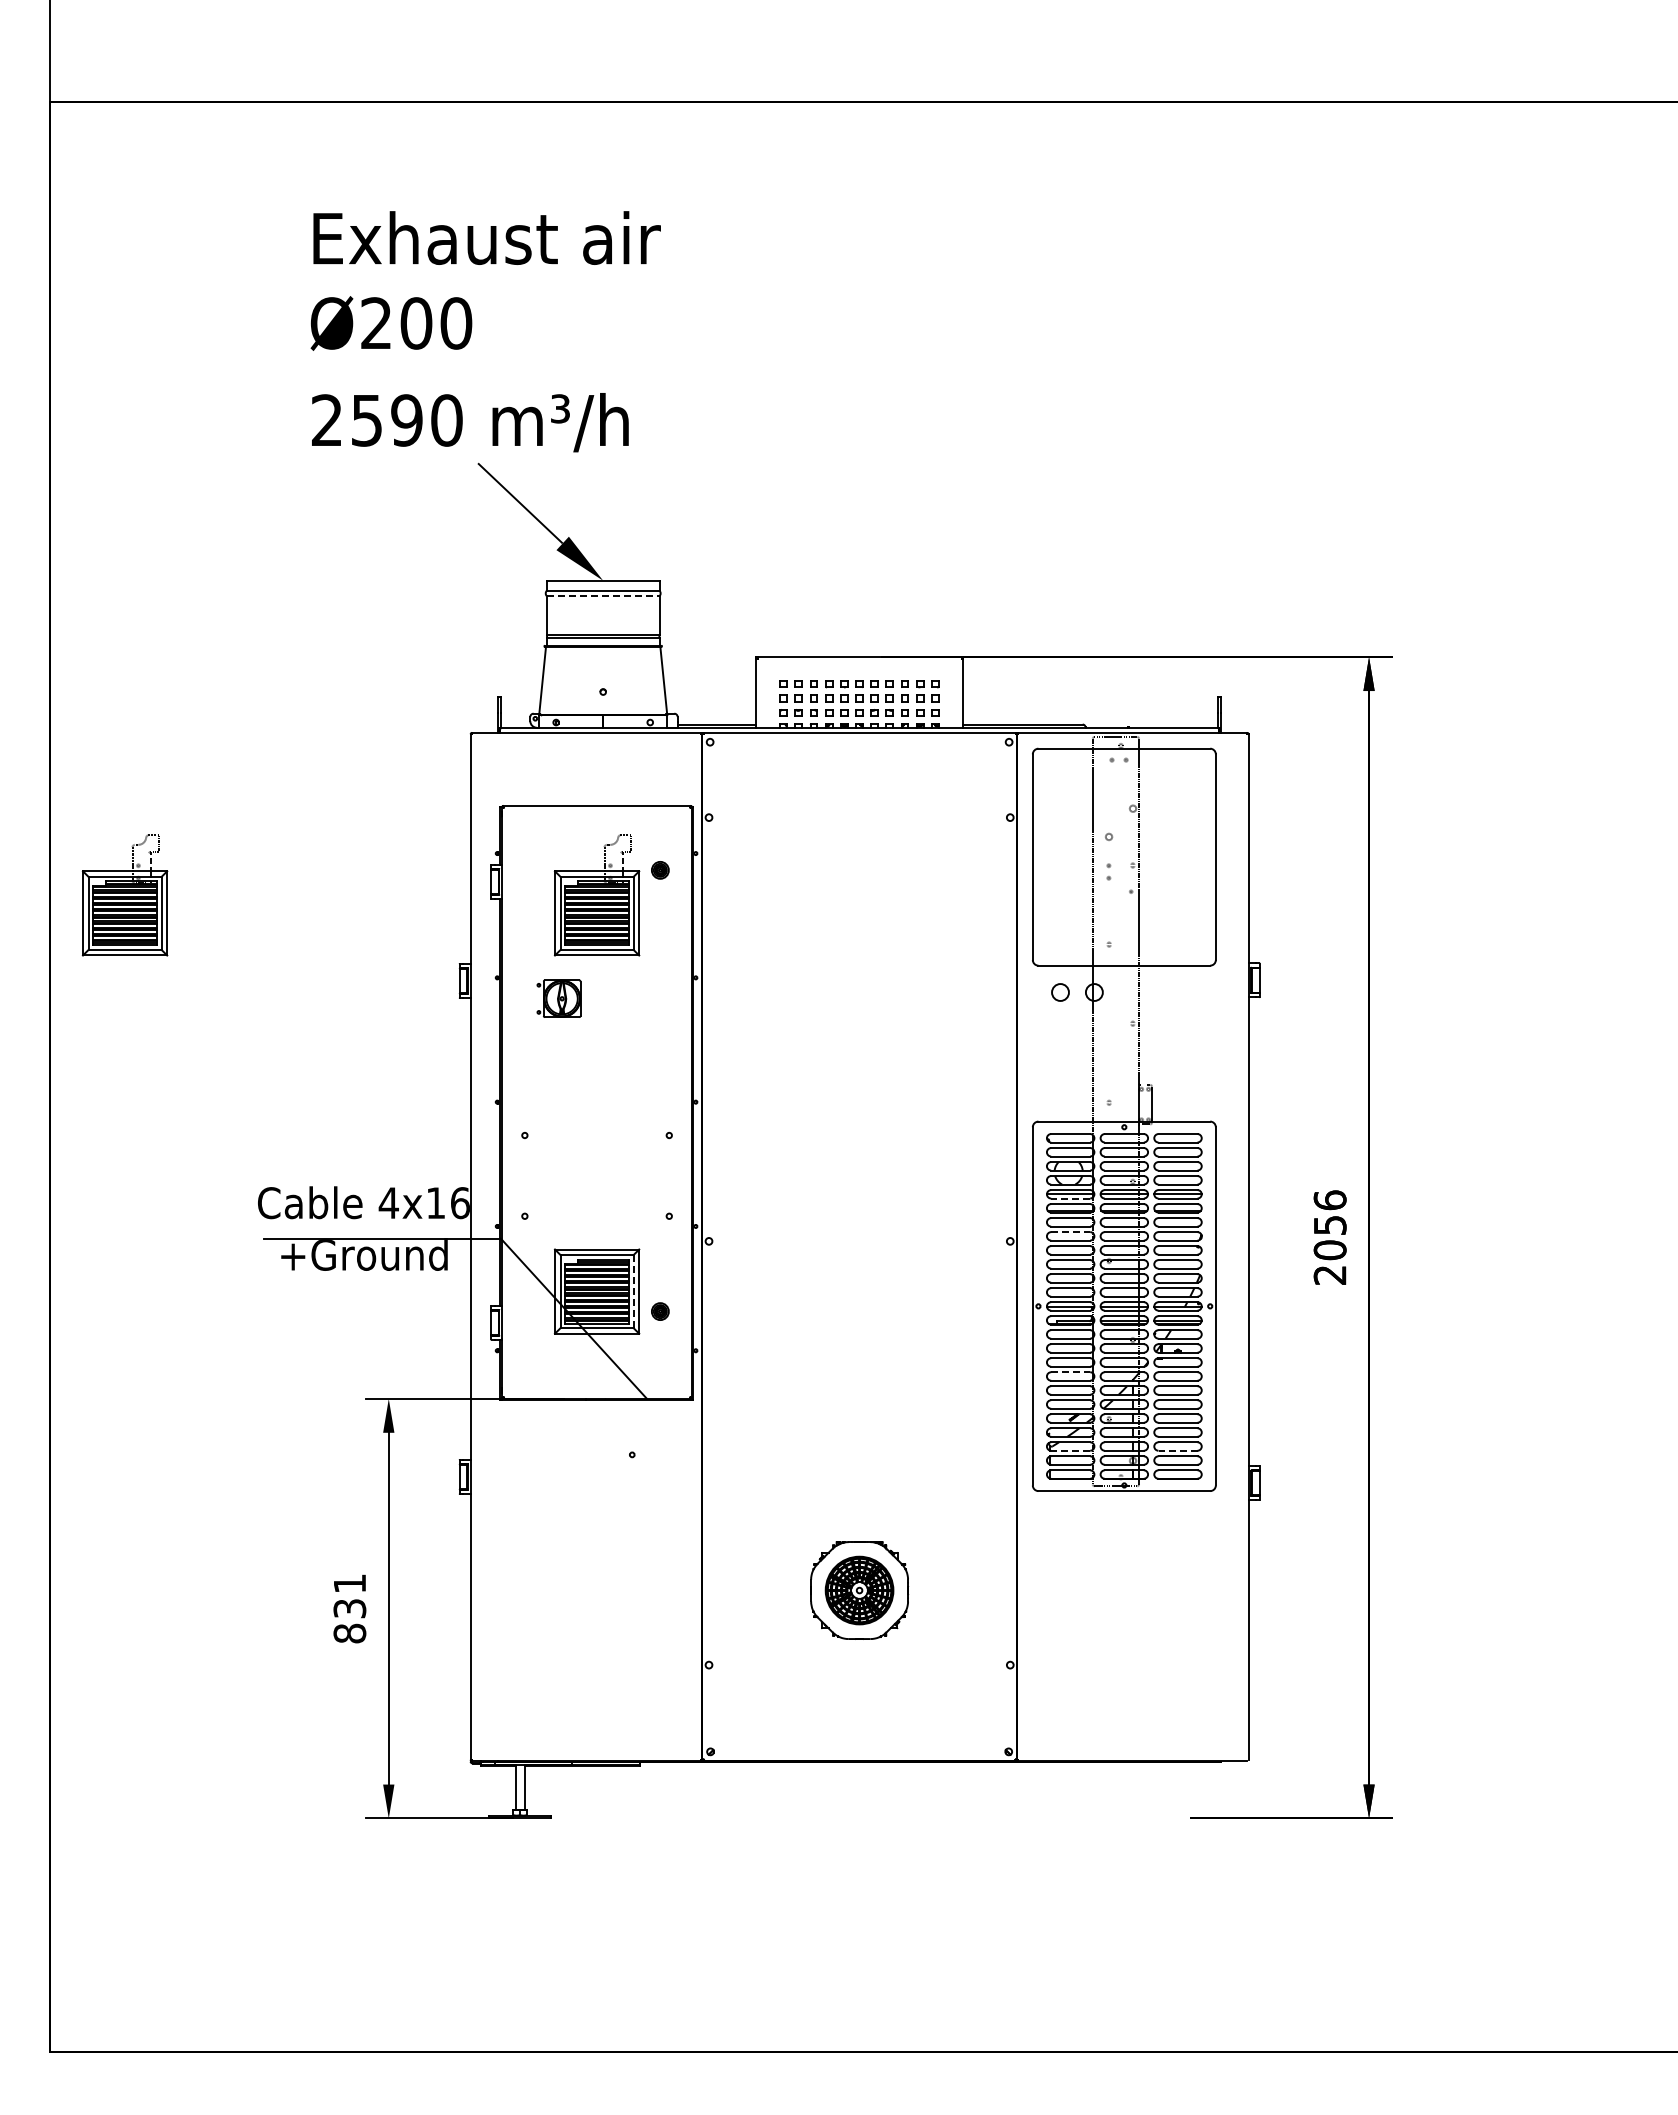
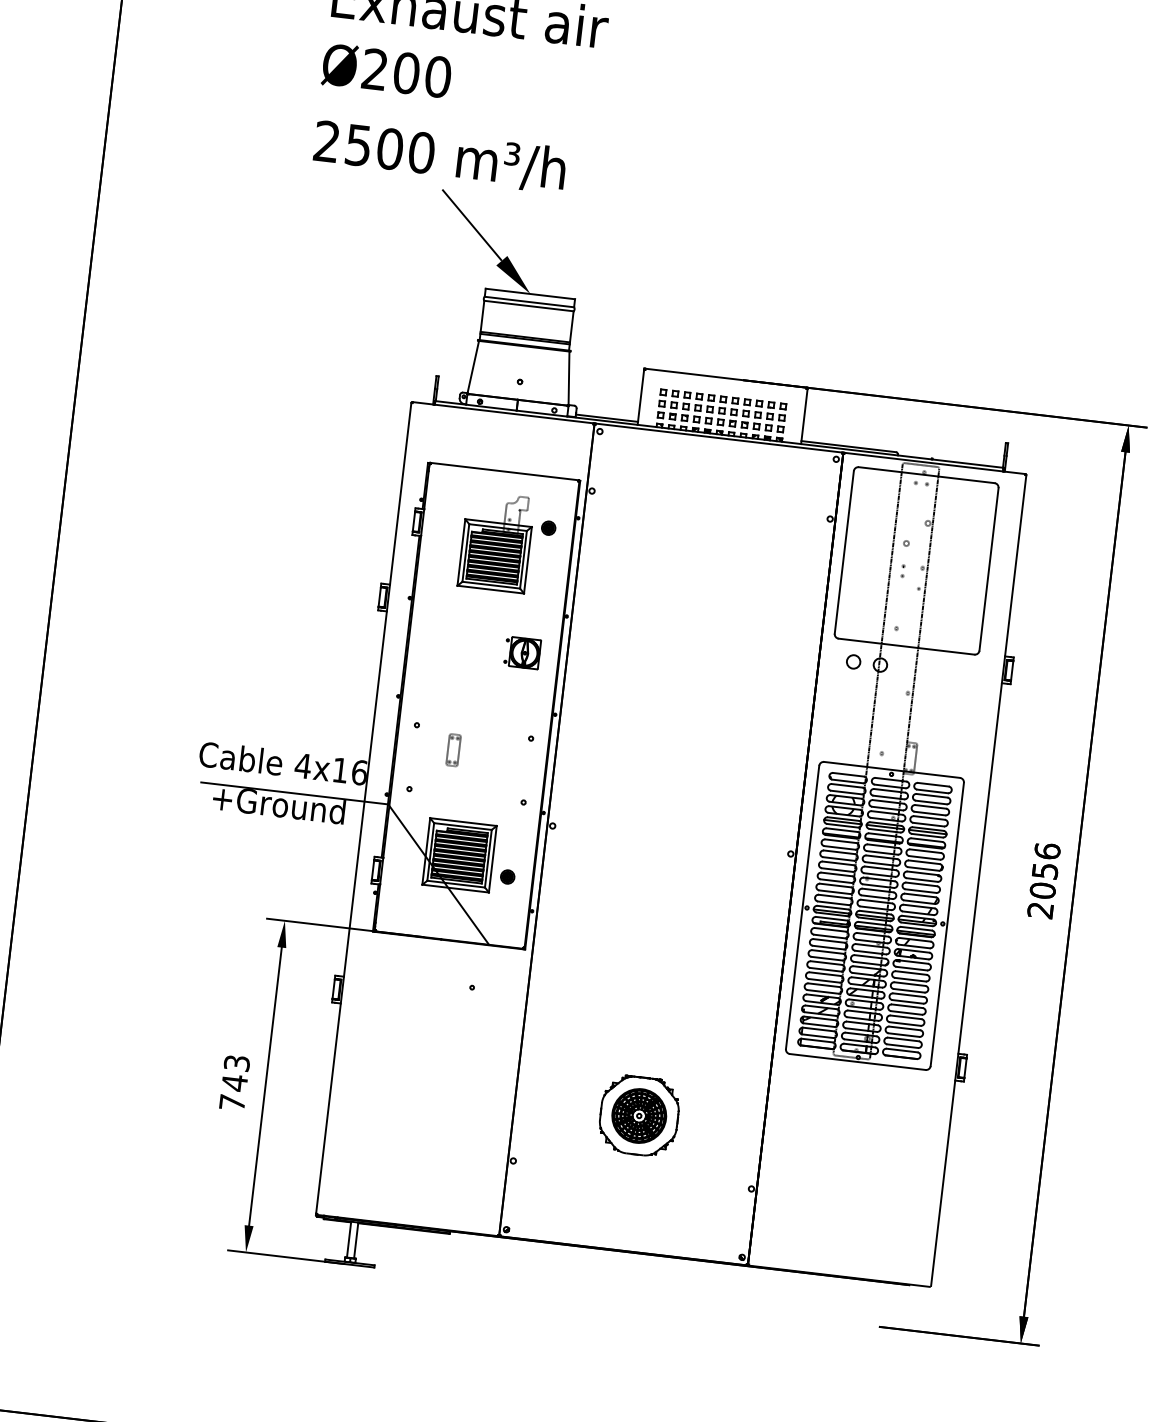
text: (406, 420) -> (389, 149), 2590 -> 2500
line: (603, 596) -> (529, 306), dashed -> solid
part: (124, 895) -> (122, 498), removed
part: (558, 998) -> (522, 652), moved
part: (573, 1160) -> (453, 749), added
line: (1070, 1198) -> (842, 825), dashed -> solid
line: (1071, 1232) -> (840, 852), dashed -> solid
line: (633, 1292) -> (488, 859), dashed -> solid
line: (1071, 1372) -> (827, 963), dashed -> solid
line: (1070, 1450) -> (819, 1024), dashed -> solid
line: (1177, 1450) -> (903, 1034), dashed -> solid
text: (349, 1608) -> (234, 1082), 831 -> 743

